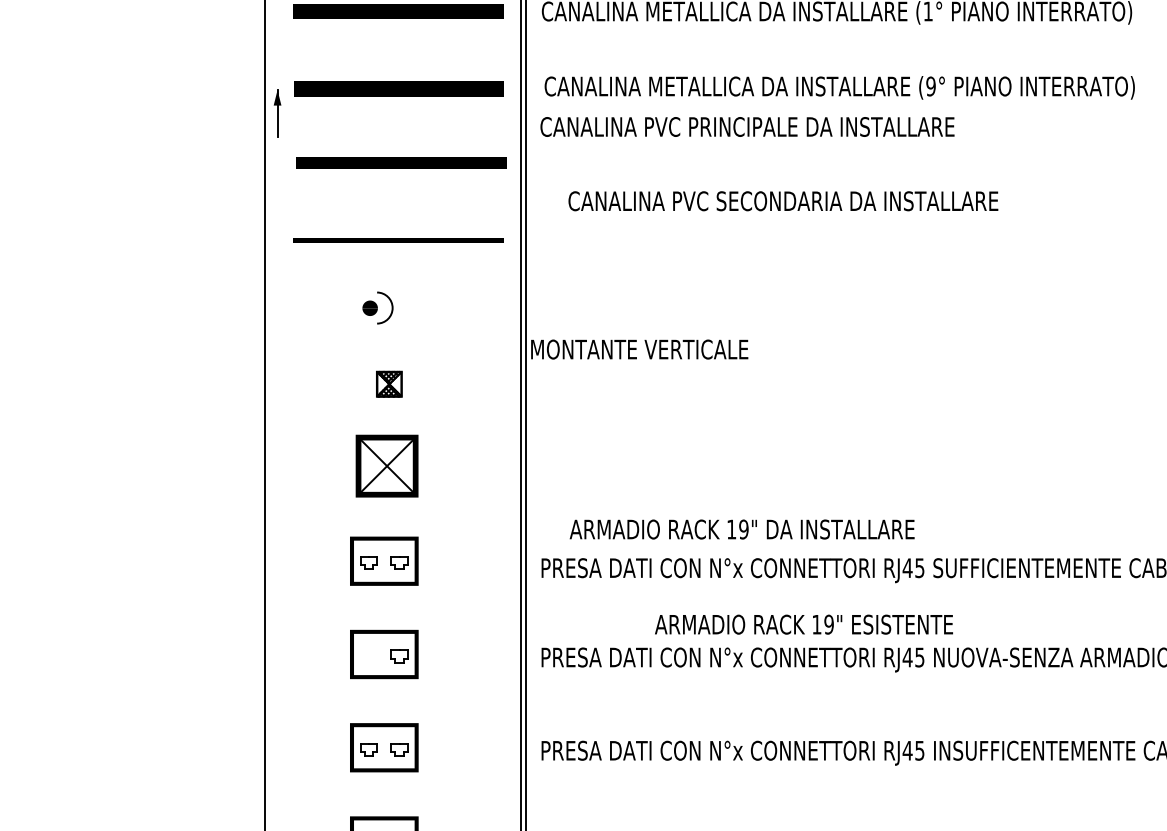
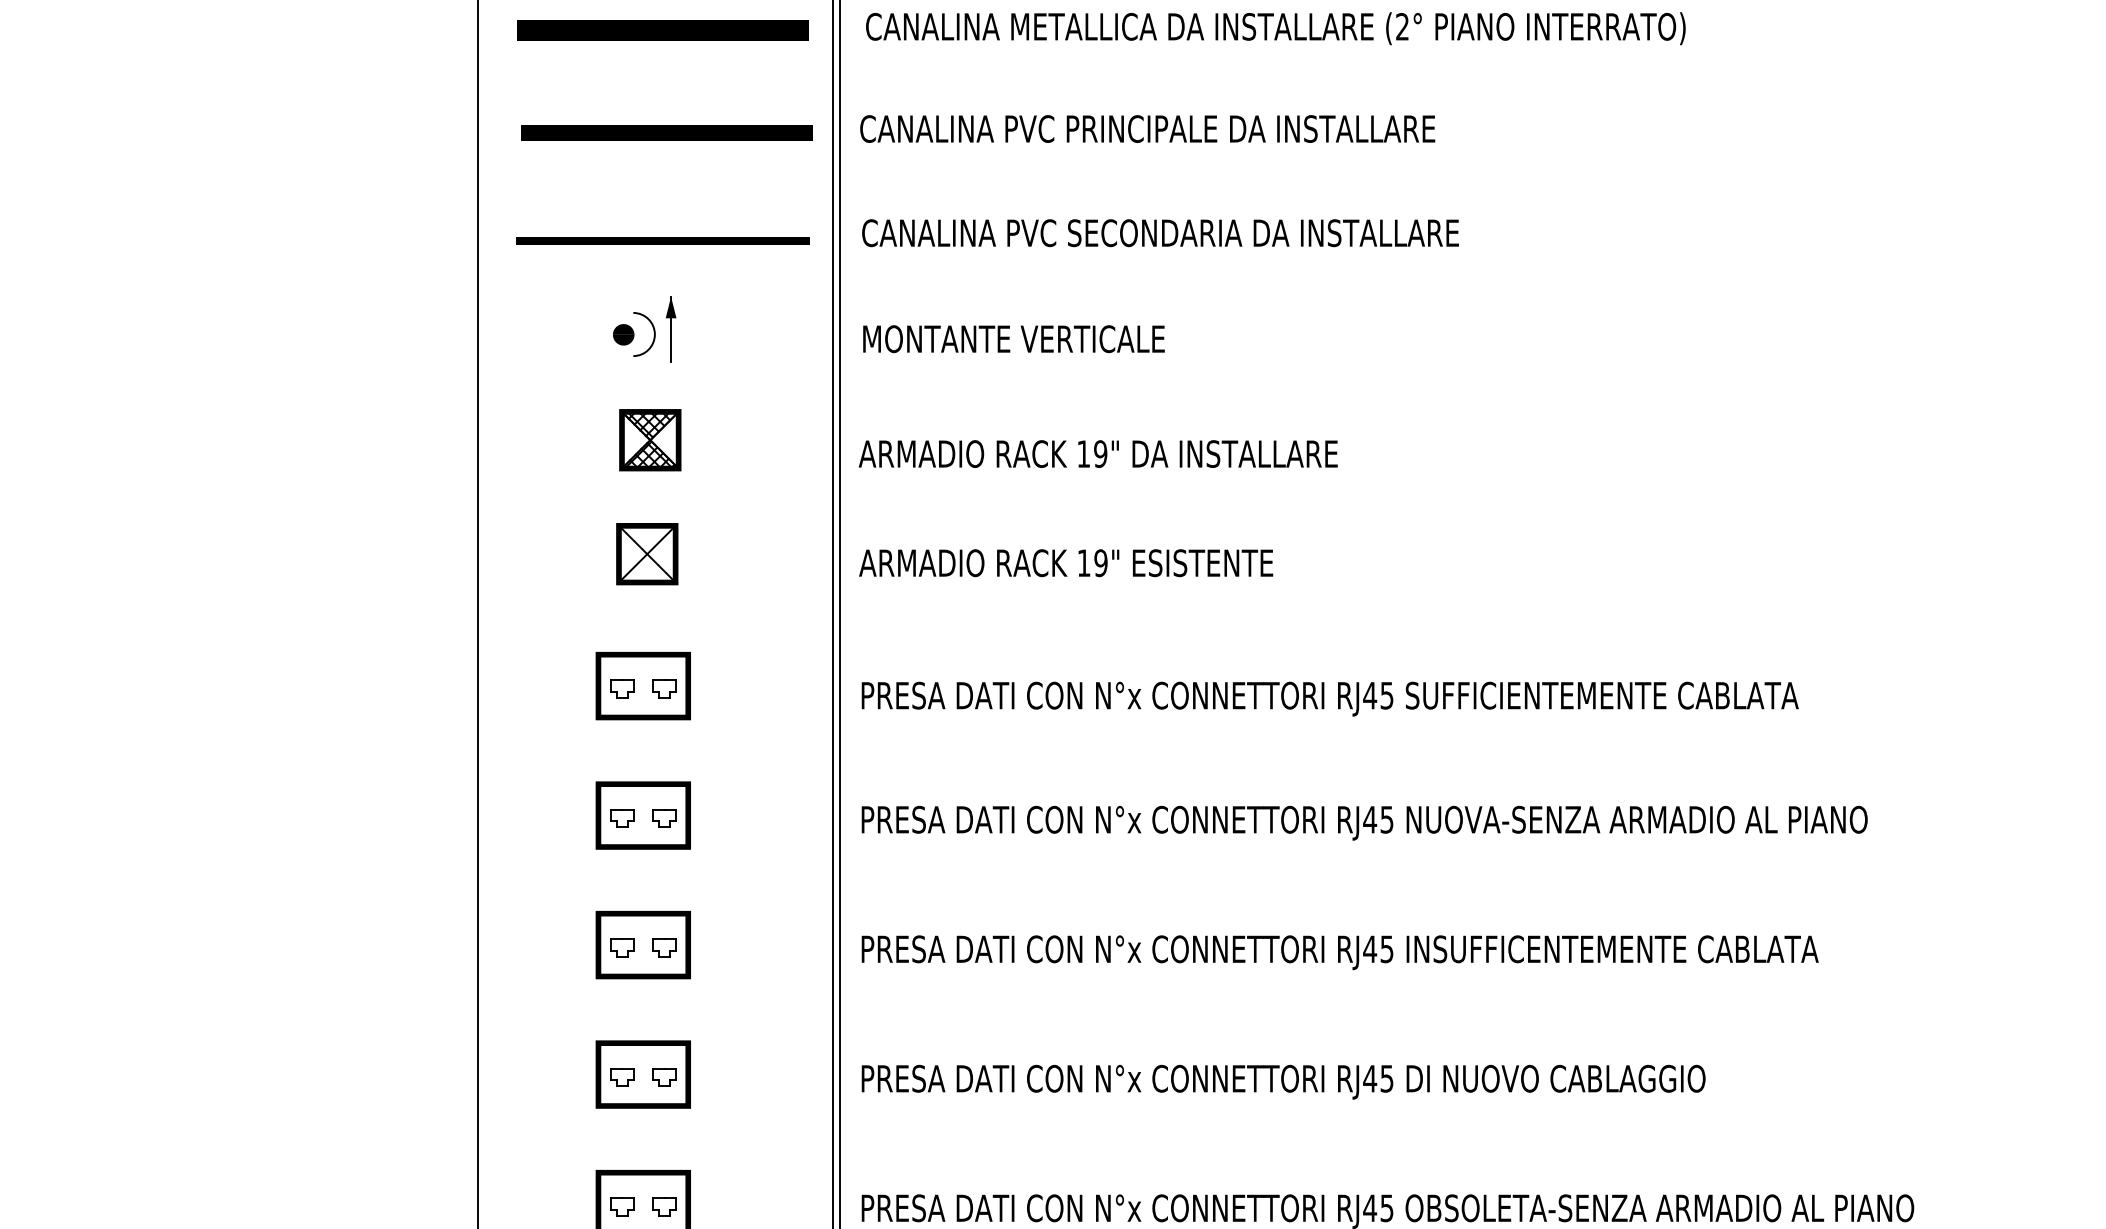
text: (930, 86) -> (1402, 26), (9° -> (2°
part: (277, 113) -> (671, 329), moved
text: (747, 126) -> (1147, 128), moved
text: (783, 201) -> (1160, 233), moved
text: (639, 349) -> (1013, 339), moved
part: (389, 384) -> (650, 440), size x1.67
part: (387, 466) -> (647, 554), size x0.71
text: (741, 529) -> (1097, 453), moved
text: (804, 624) -> (1066, 563), moved
part: (369, 656) -> (622, 818), added

